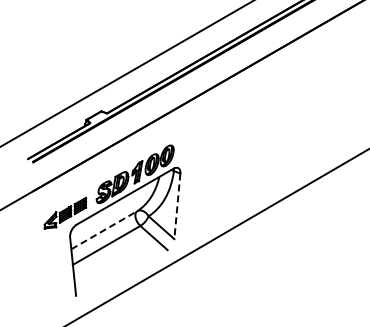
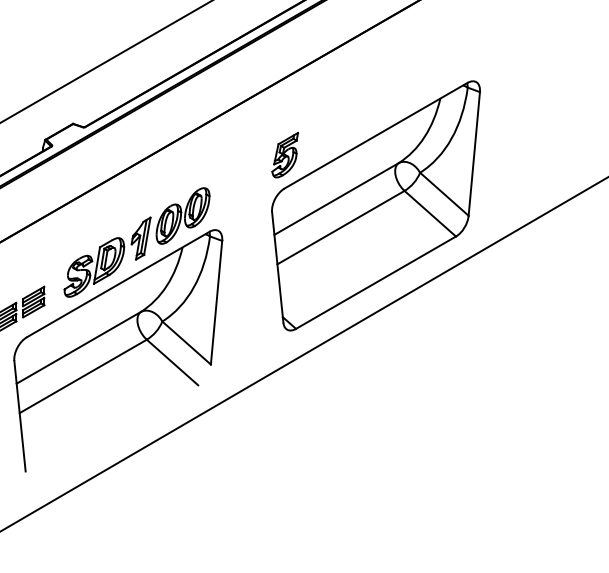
part: (261, 154) -> (375, 205), added
line: (177, 206) -> (216, 303), dashed -> solid
line: (104, 230) -> (79, 348), dashed -> solid

